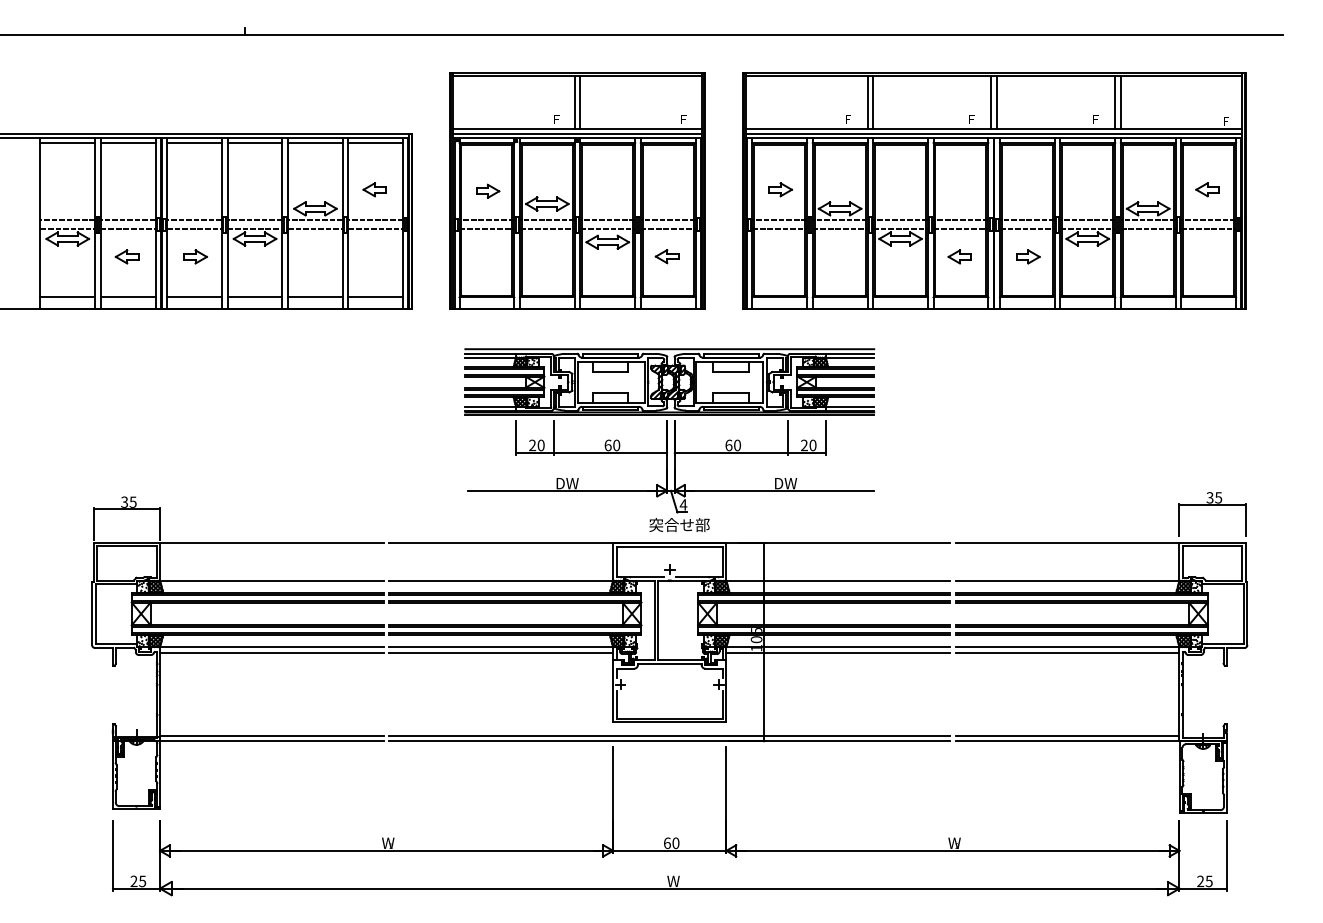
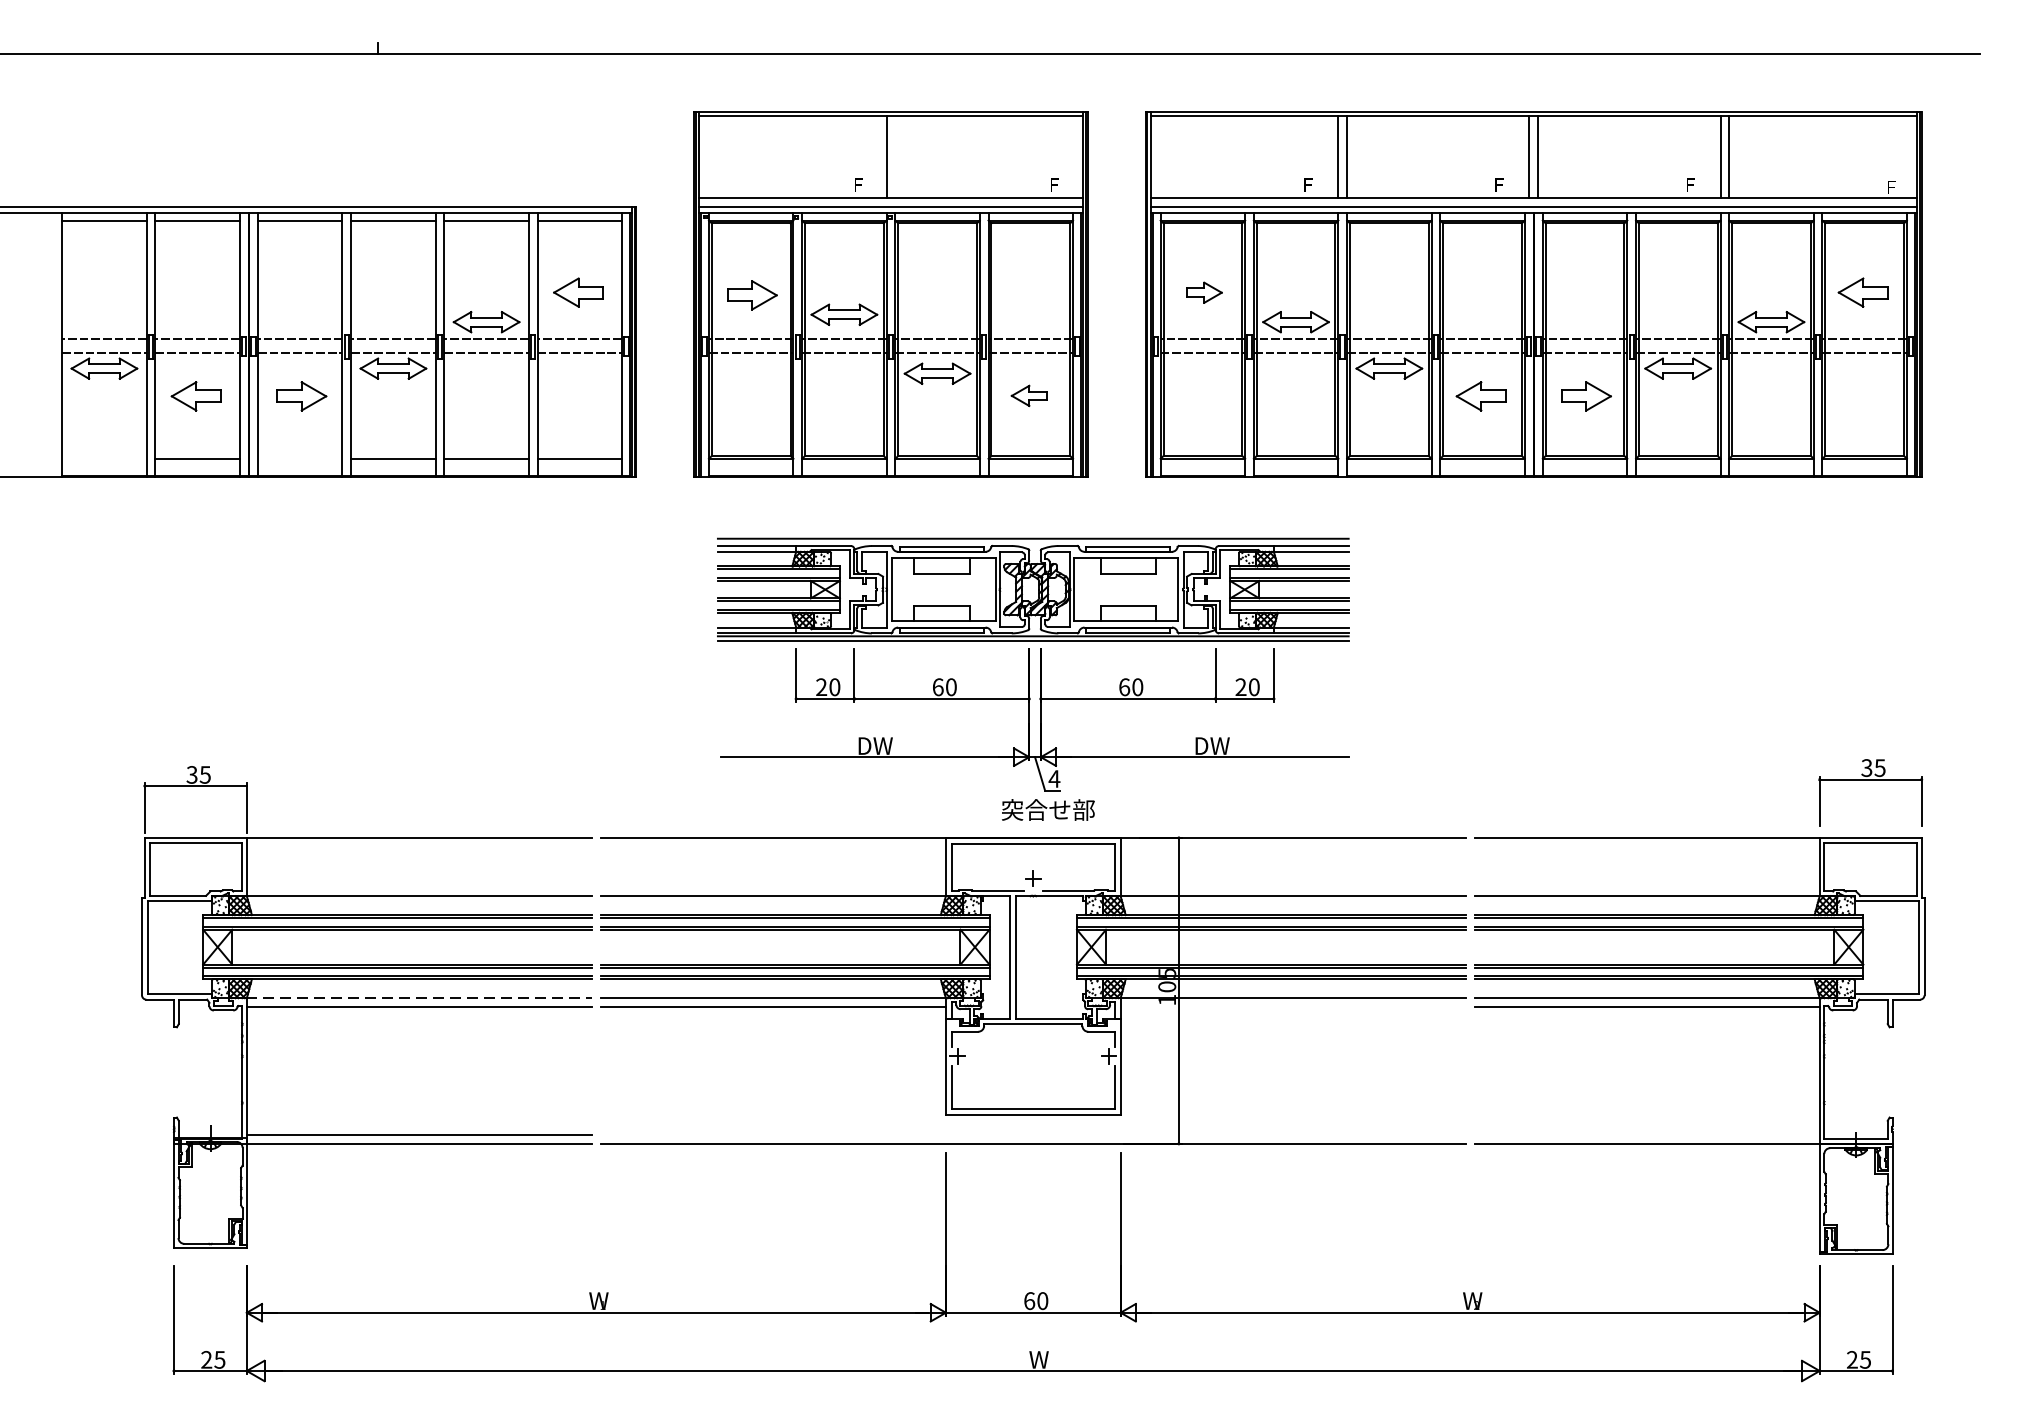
line: (580, 101) -> (895, 156), removed
part: (374, 189) -> (577, 292), size x1.4
part: (1207, 189) -> (1862, 292), size x1.4
part: (488, 190) -> (753, 293), size x1.4
part: (126, 256) -> (195, 395), size x1.4
part: (195, 256) -> (301, 395), size x1.4
part: (959, 256) -> (1480, 395), size x1.4
part: (1028, 256) -> (1586, 395), size x1.4
line: (67, 297) -> (104, 458), removed
line: (194, 297) -> (299, 458), removed
line: (272, 646) -> (420, 997), solid -> dashed
line: (838, 652) -> (1293, 1006), removed
line: (669, 735) -> (1032, 1134), removed
line: (1067, 735) -> (1646, 1134), removed

